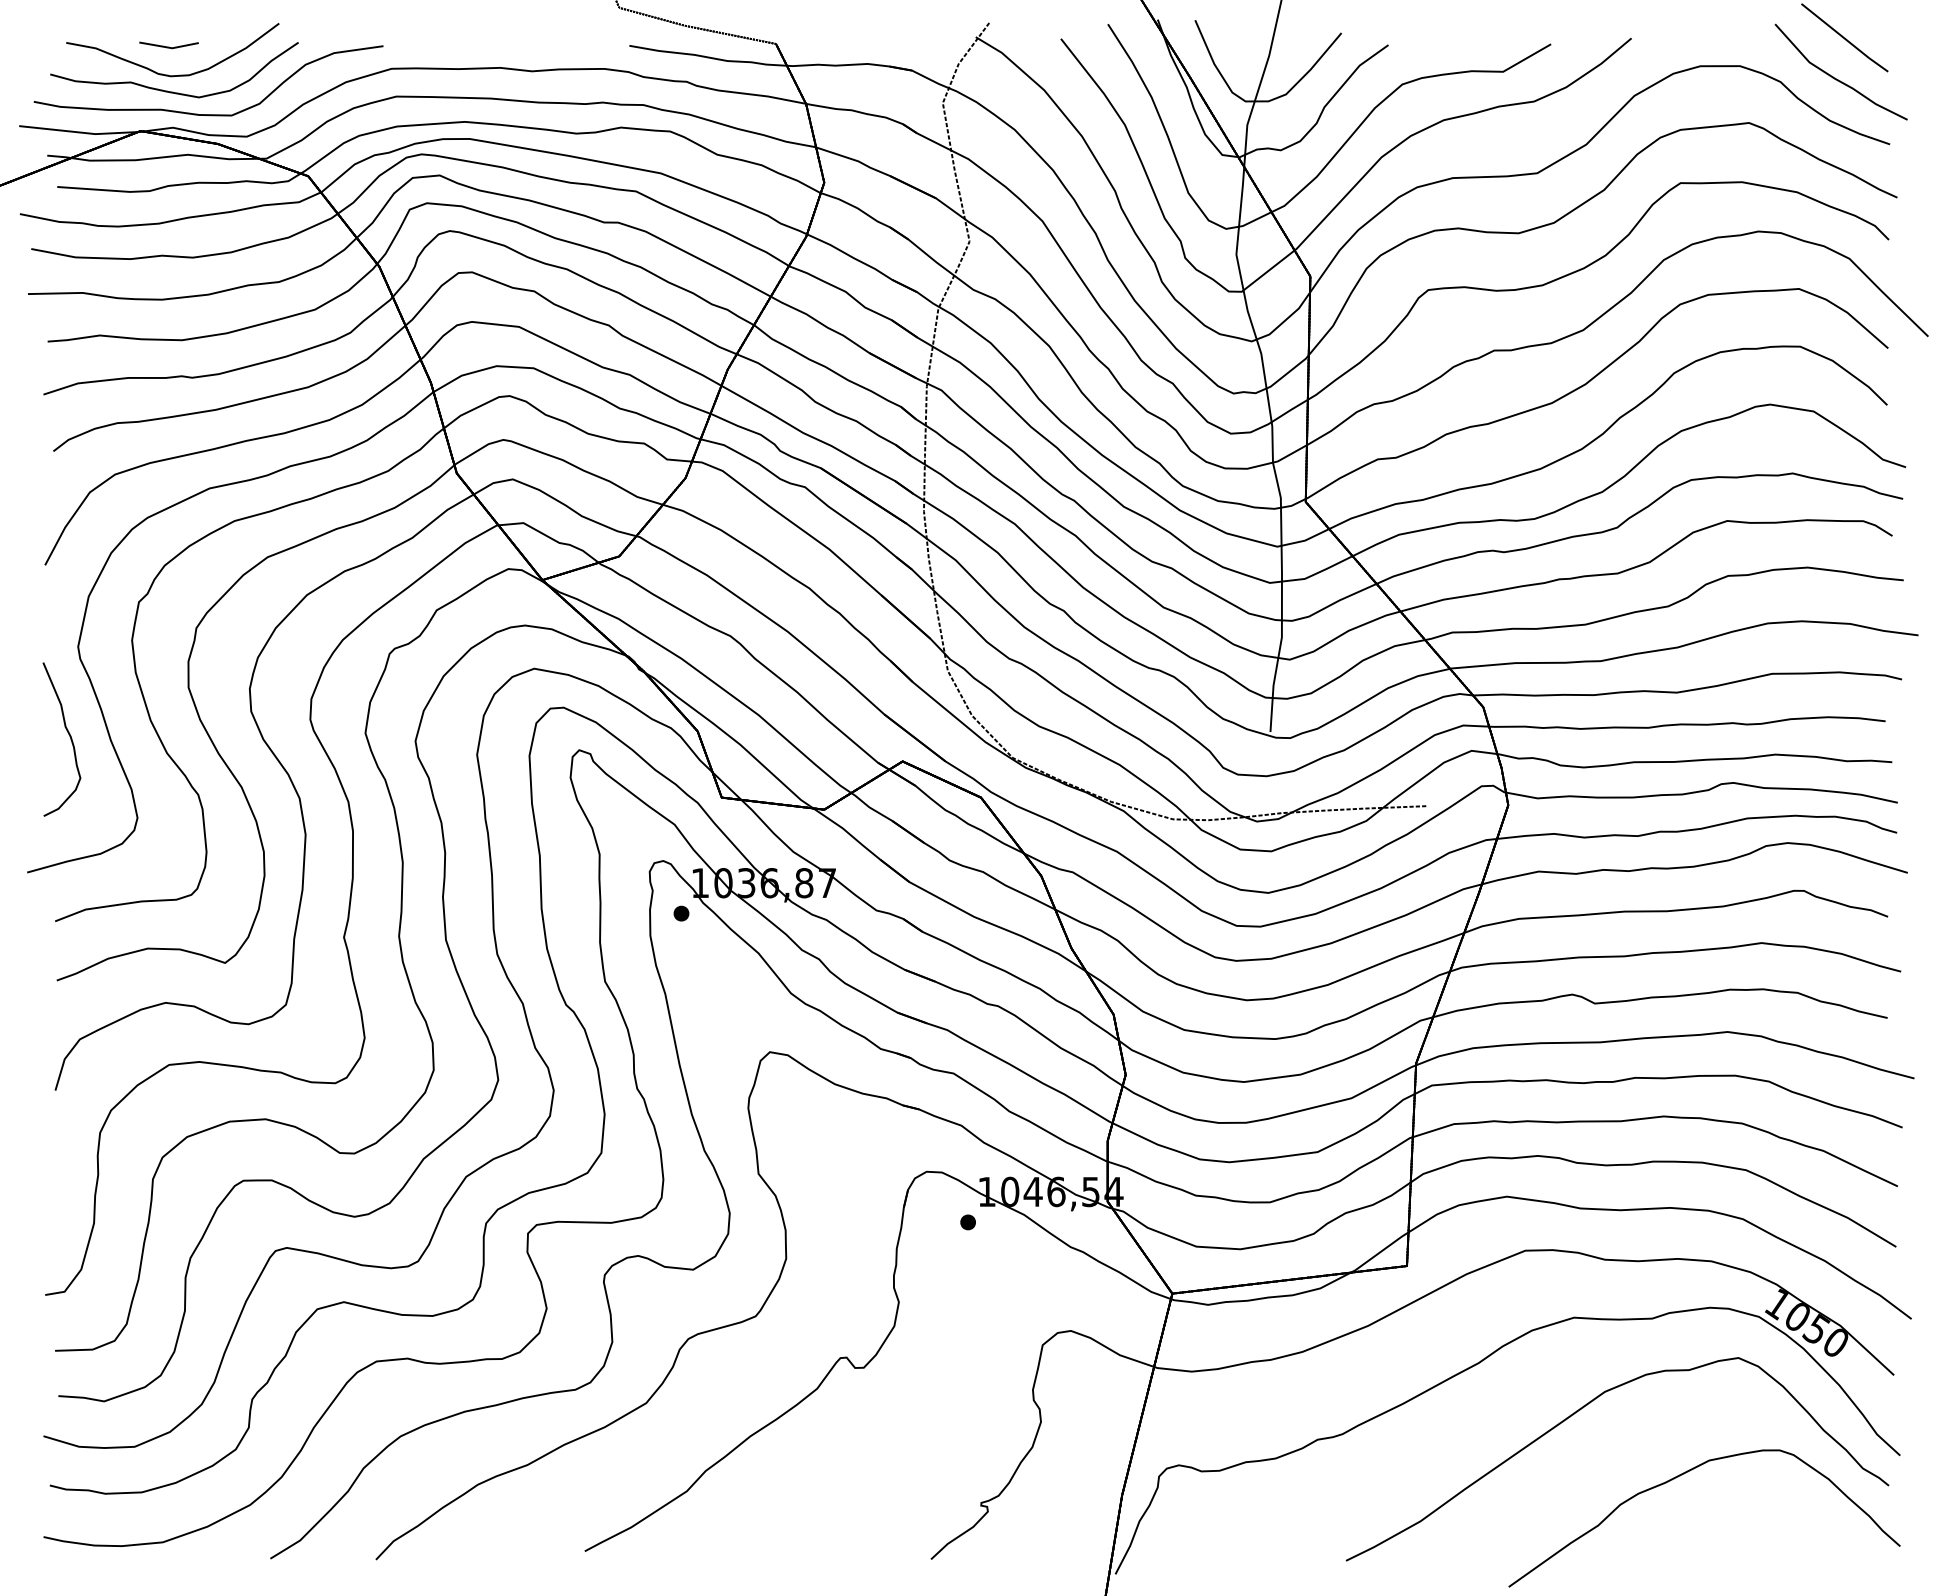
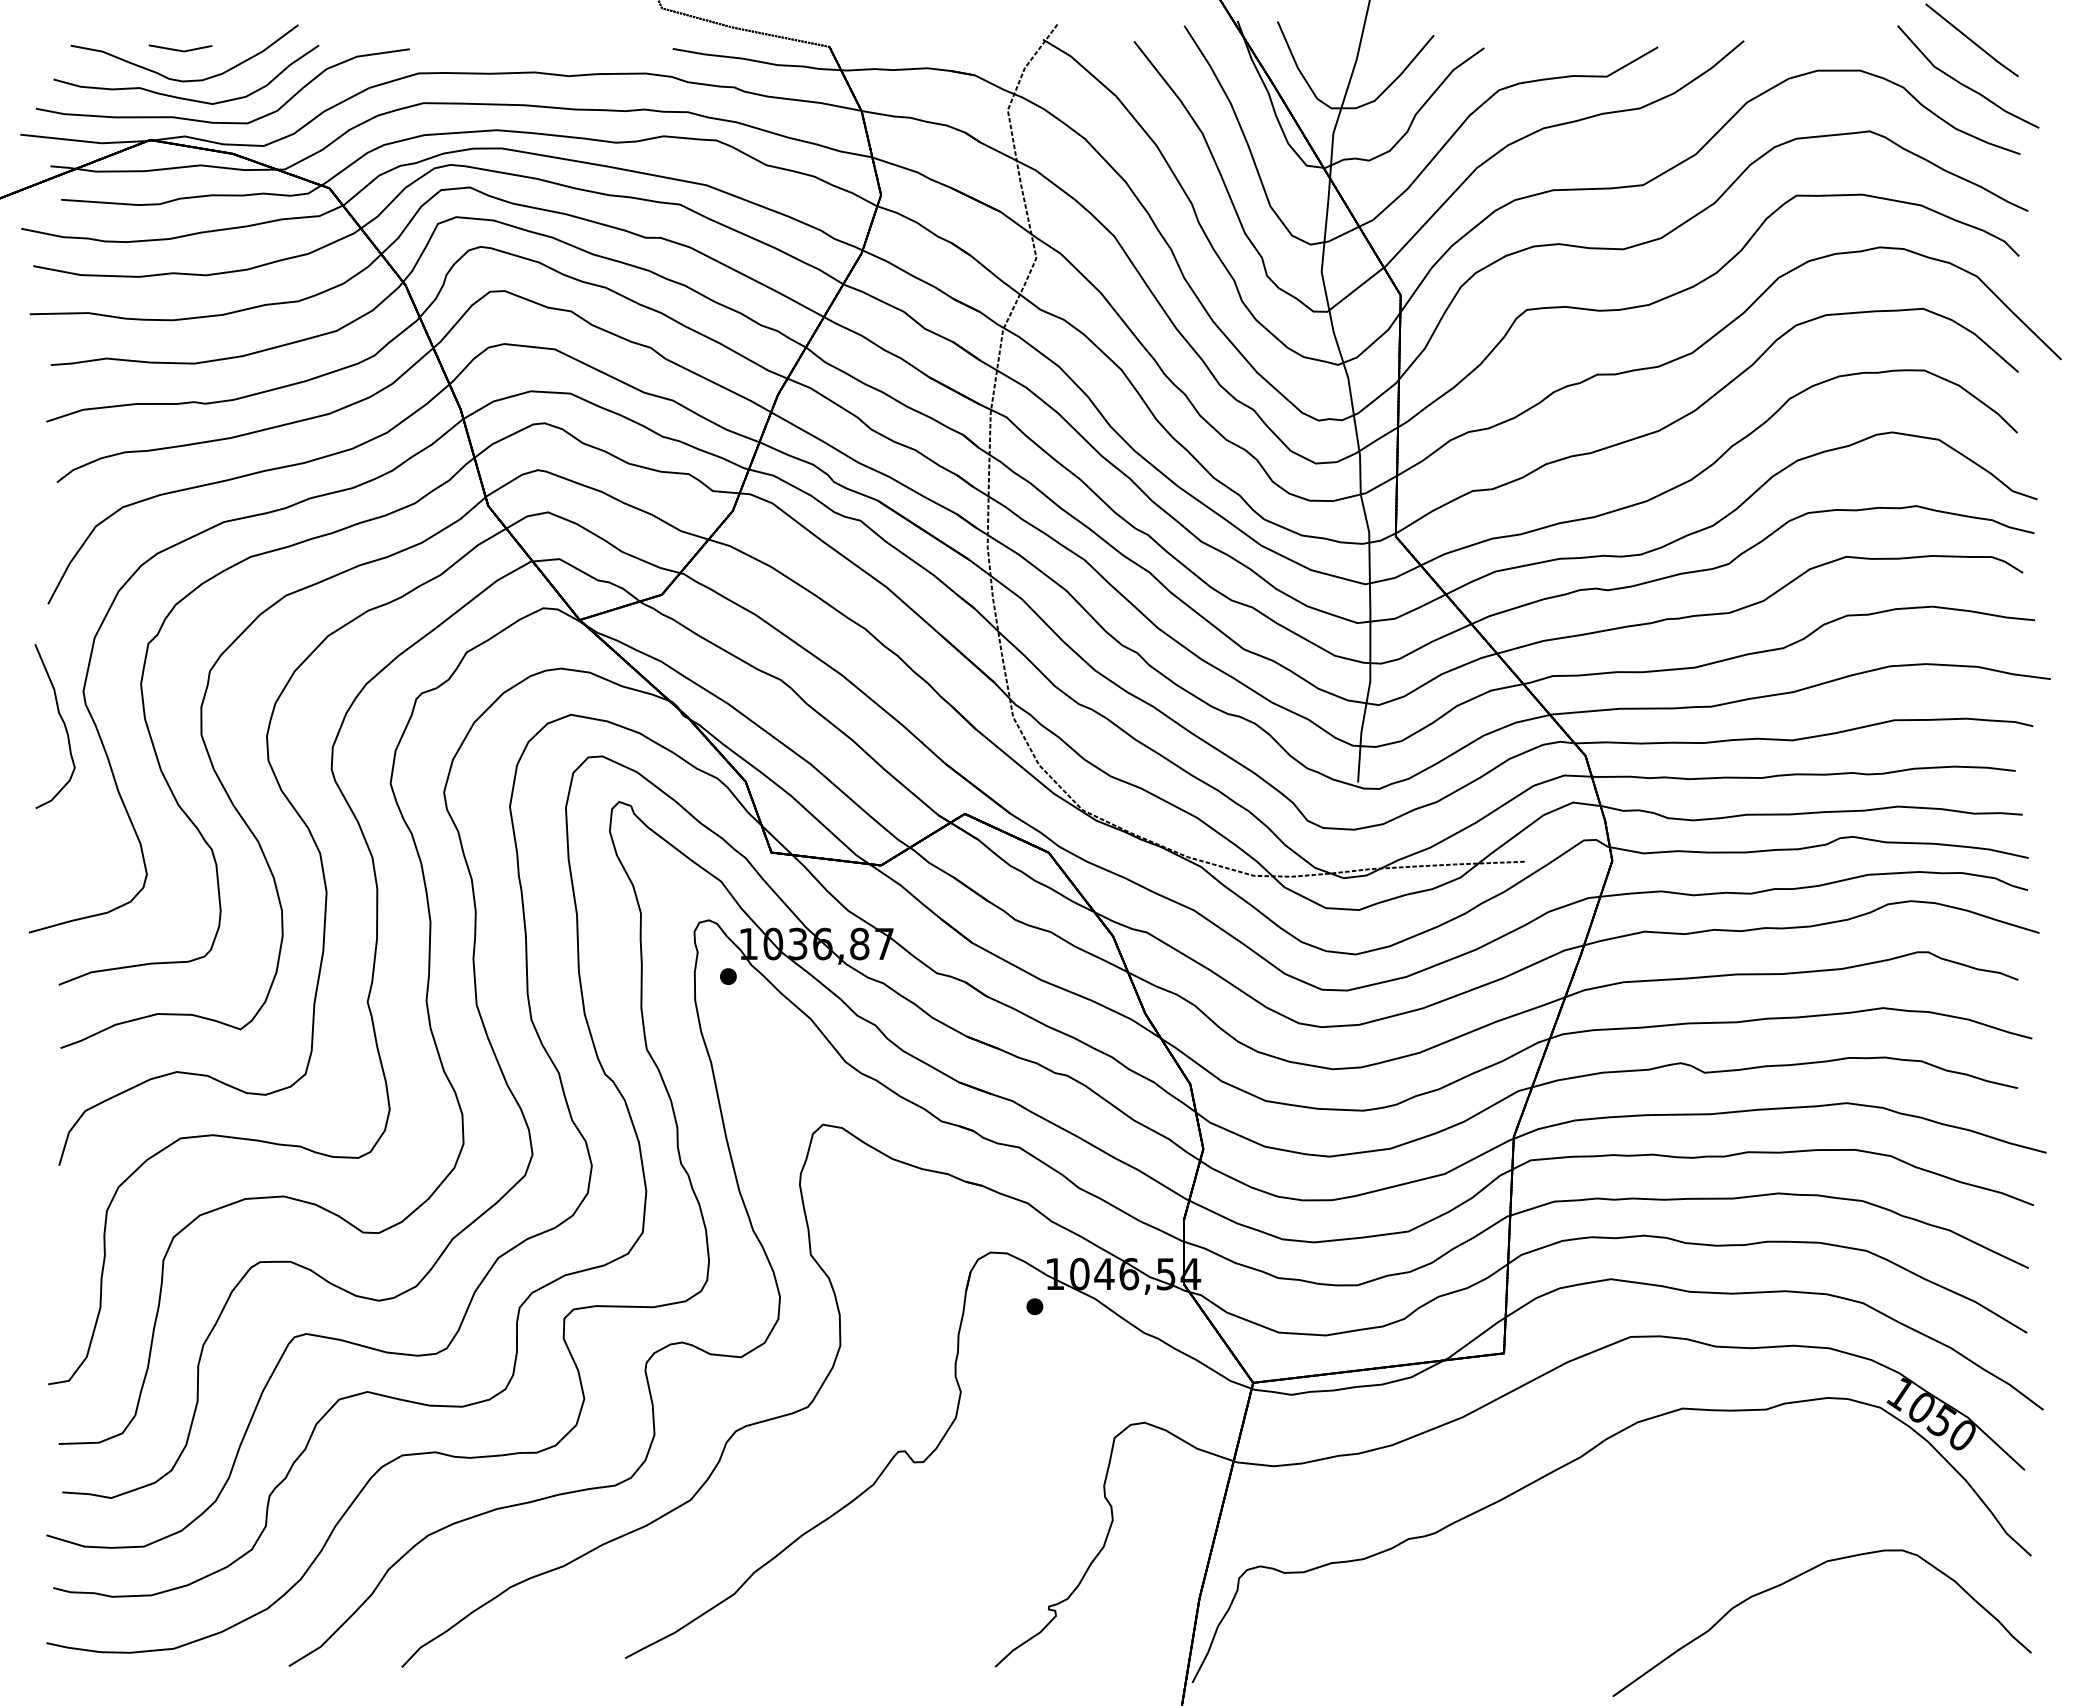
curve: (68, 735) -> (62, 722), moved
part: (1579, 1411) -> (1688, 1508), removed

